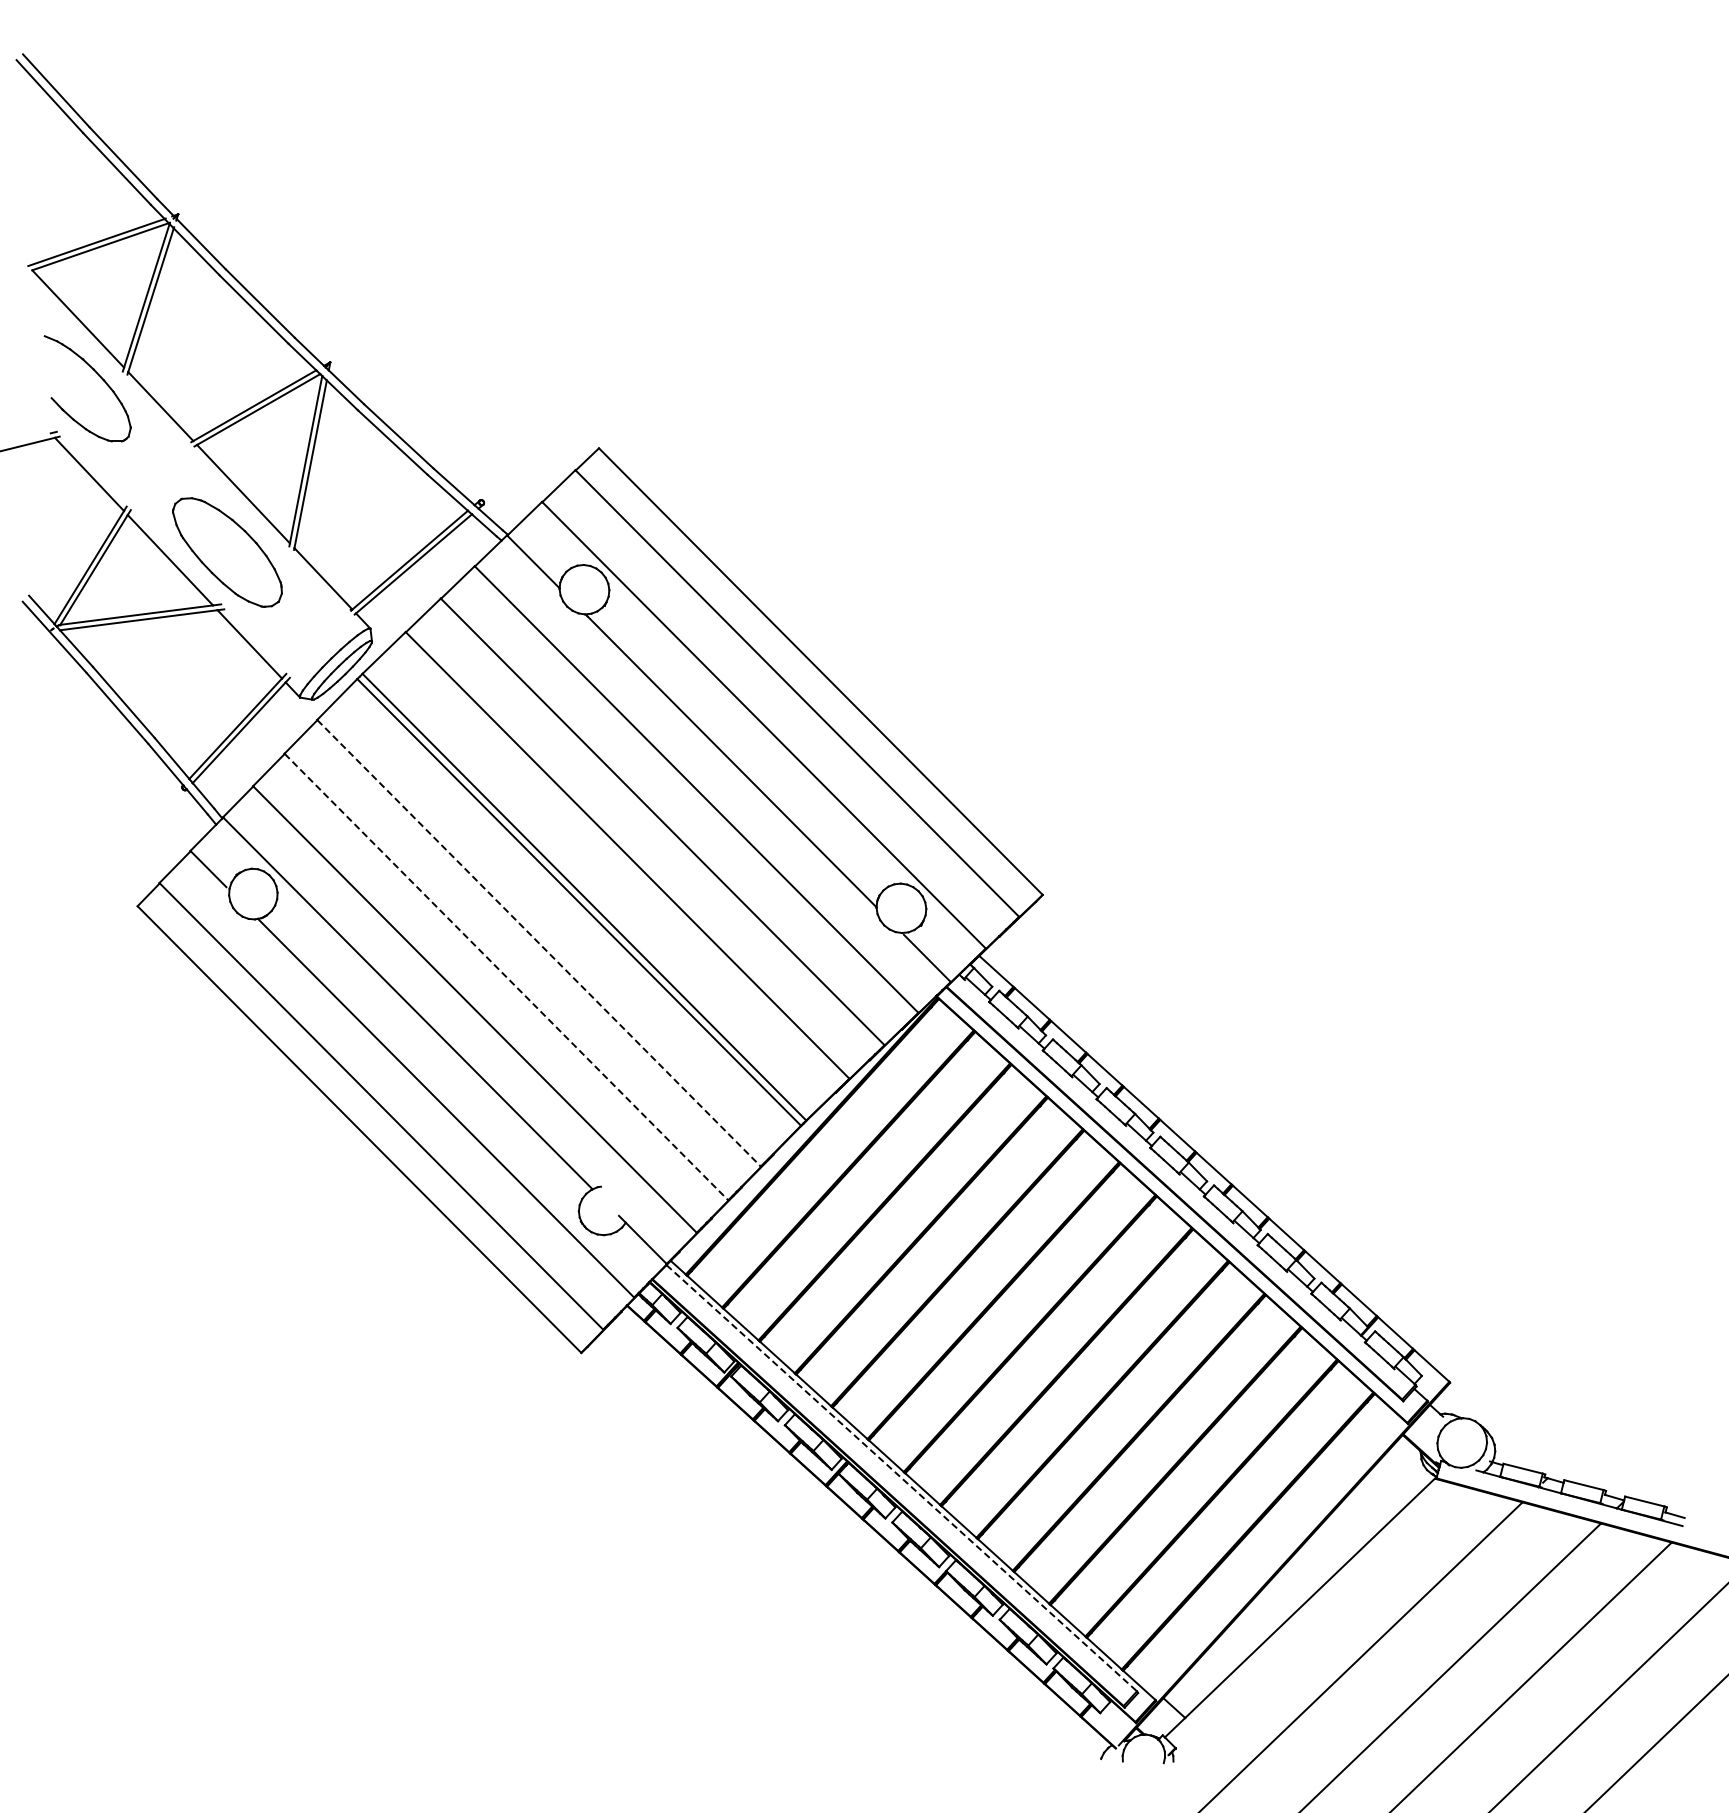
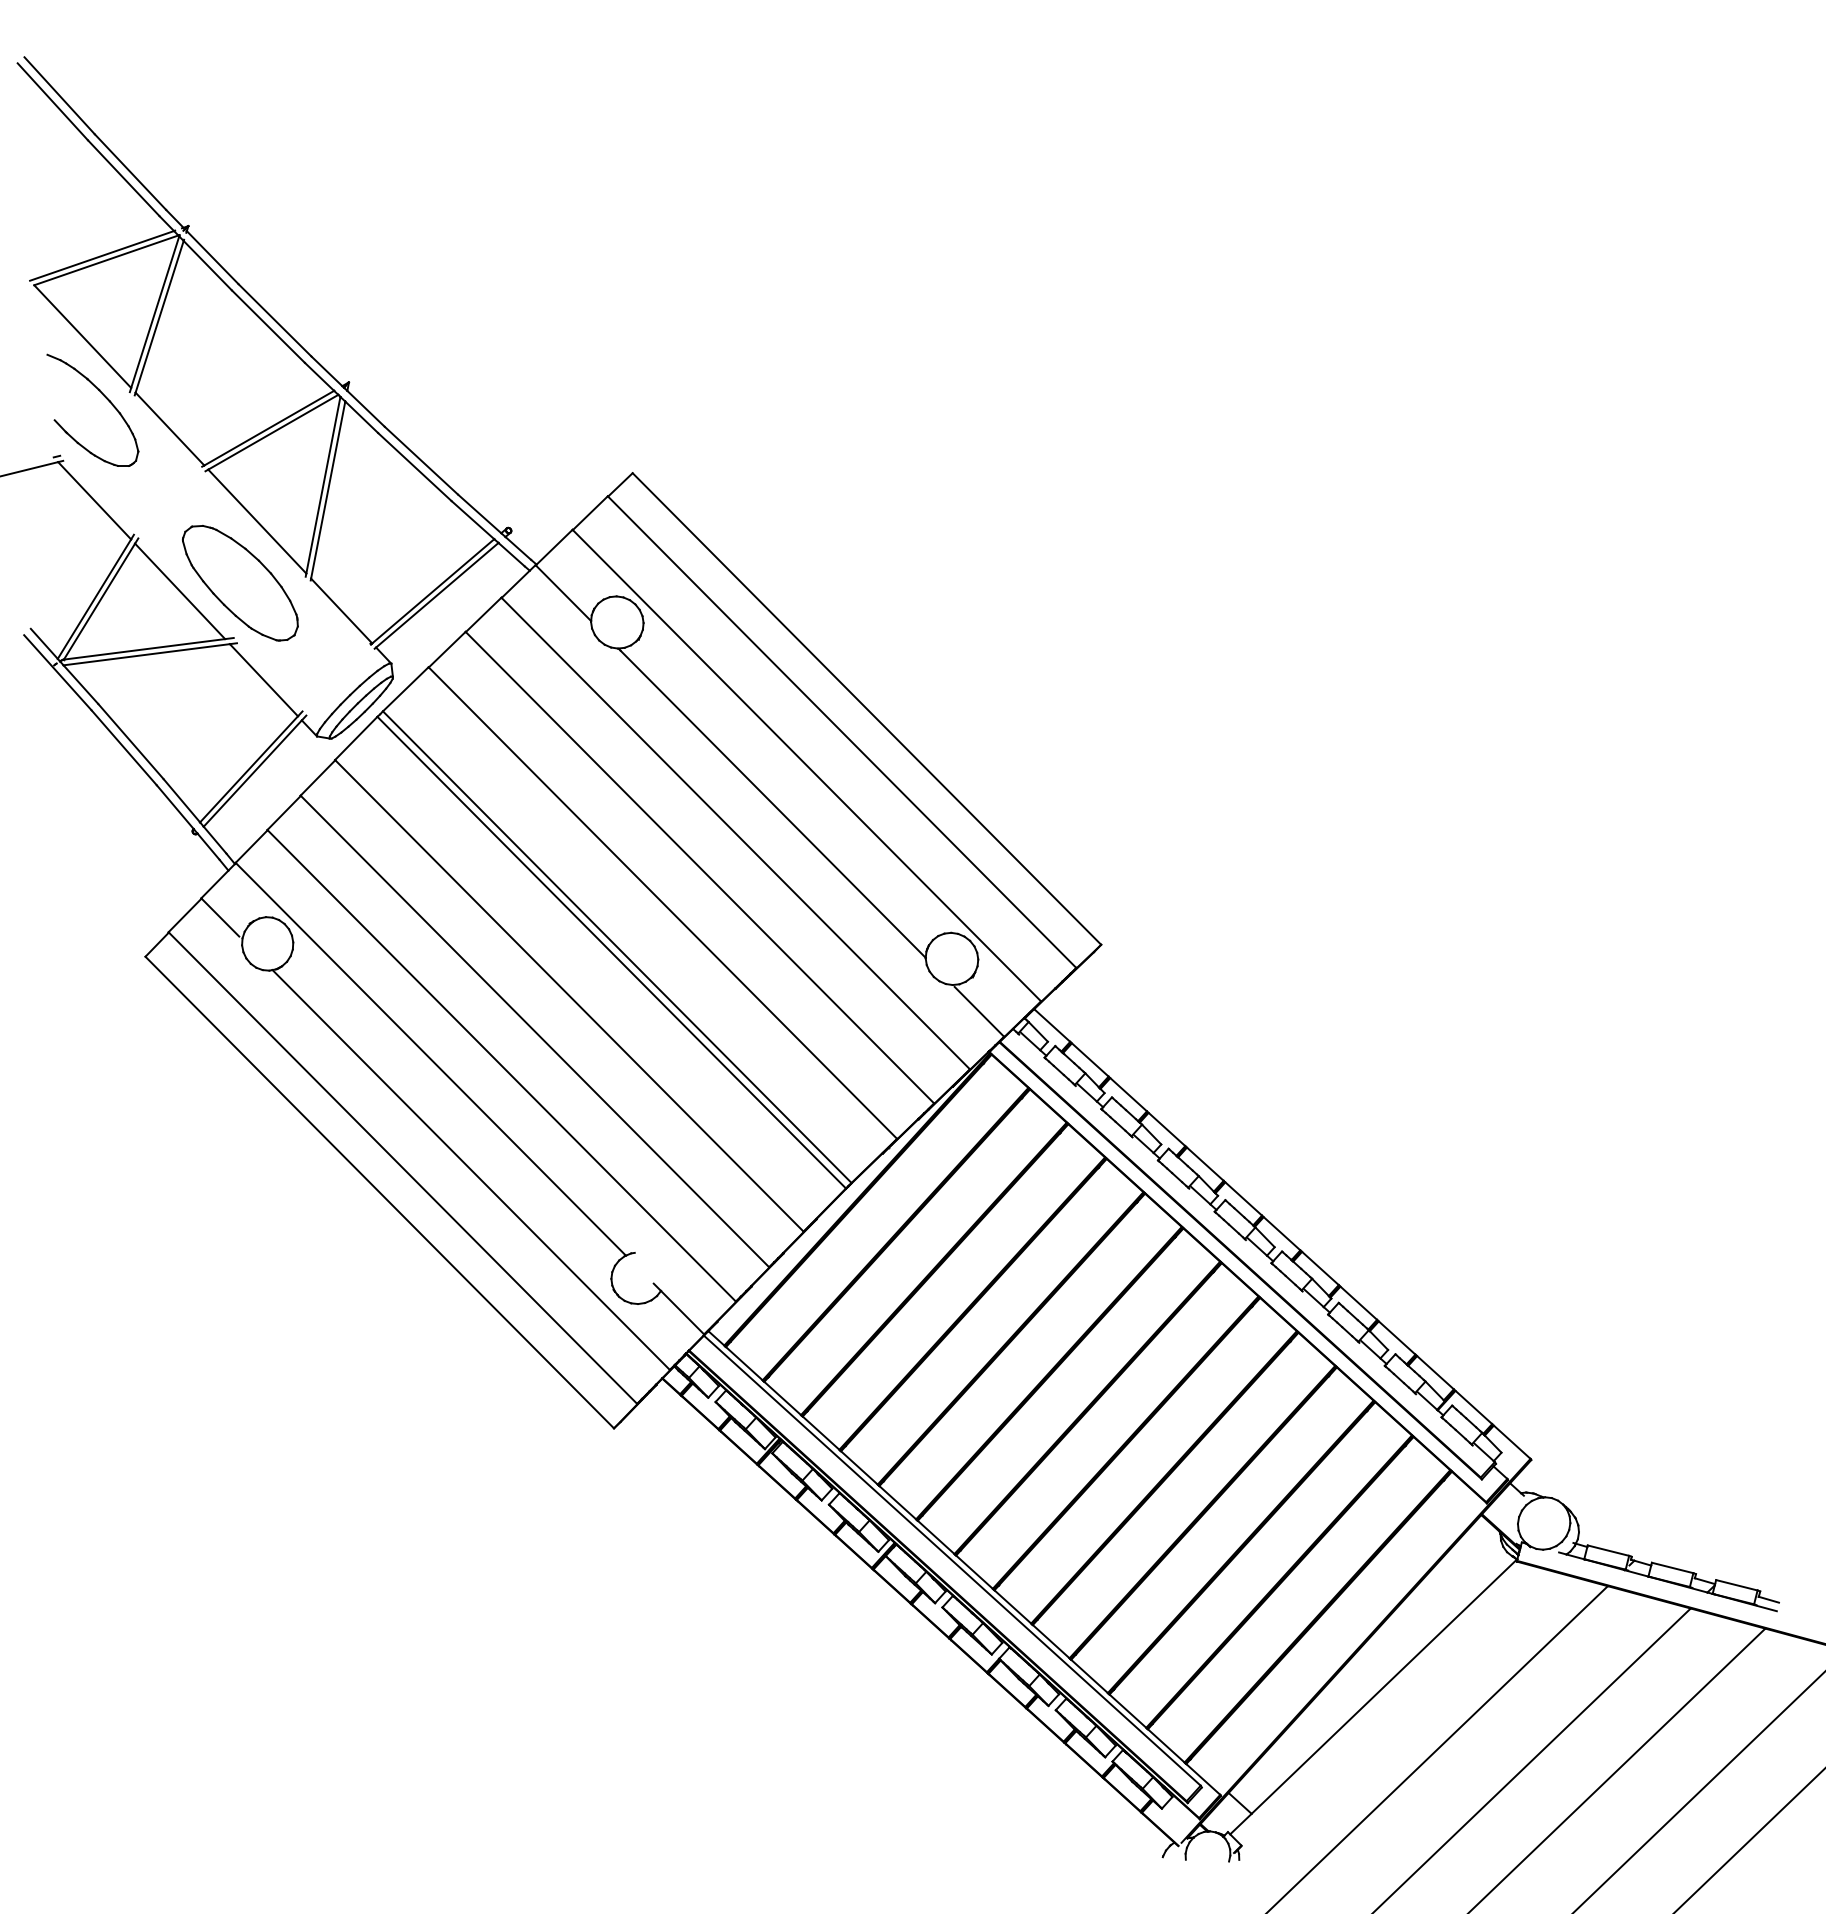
line: (539, 943) -> (569, 996), dashed -> solid
line: (506, 977) -> (534, 1031), dashed -> solid
line: (902, 1478) -> (953, 1560), dashed -> solid

